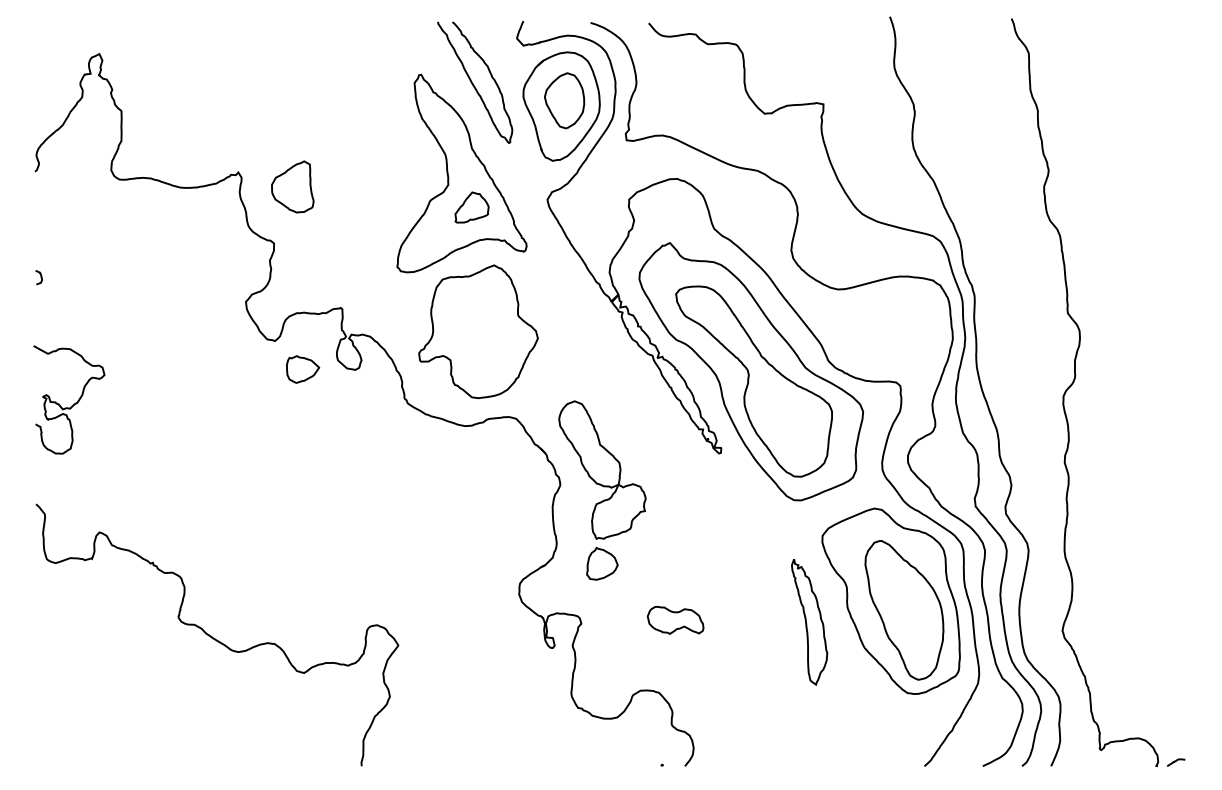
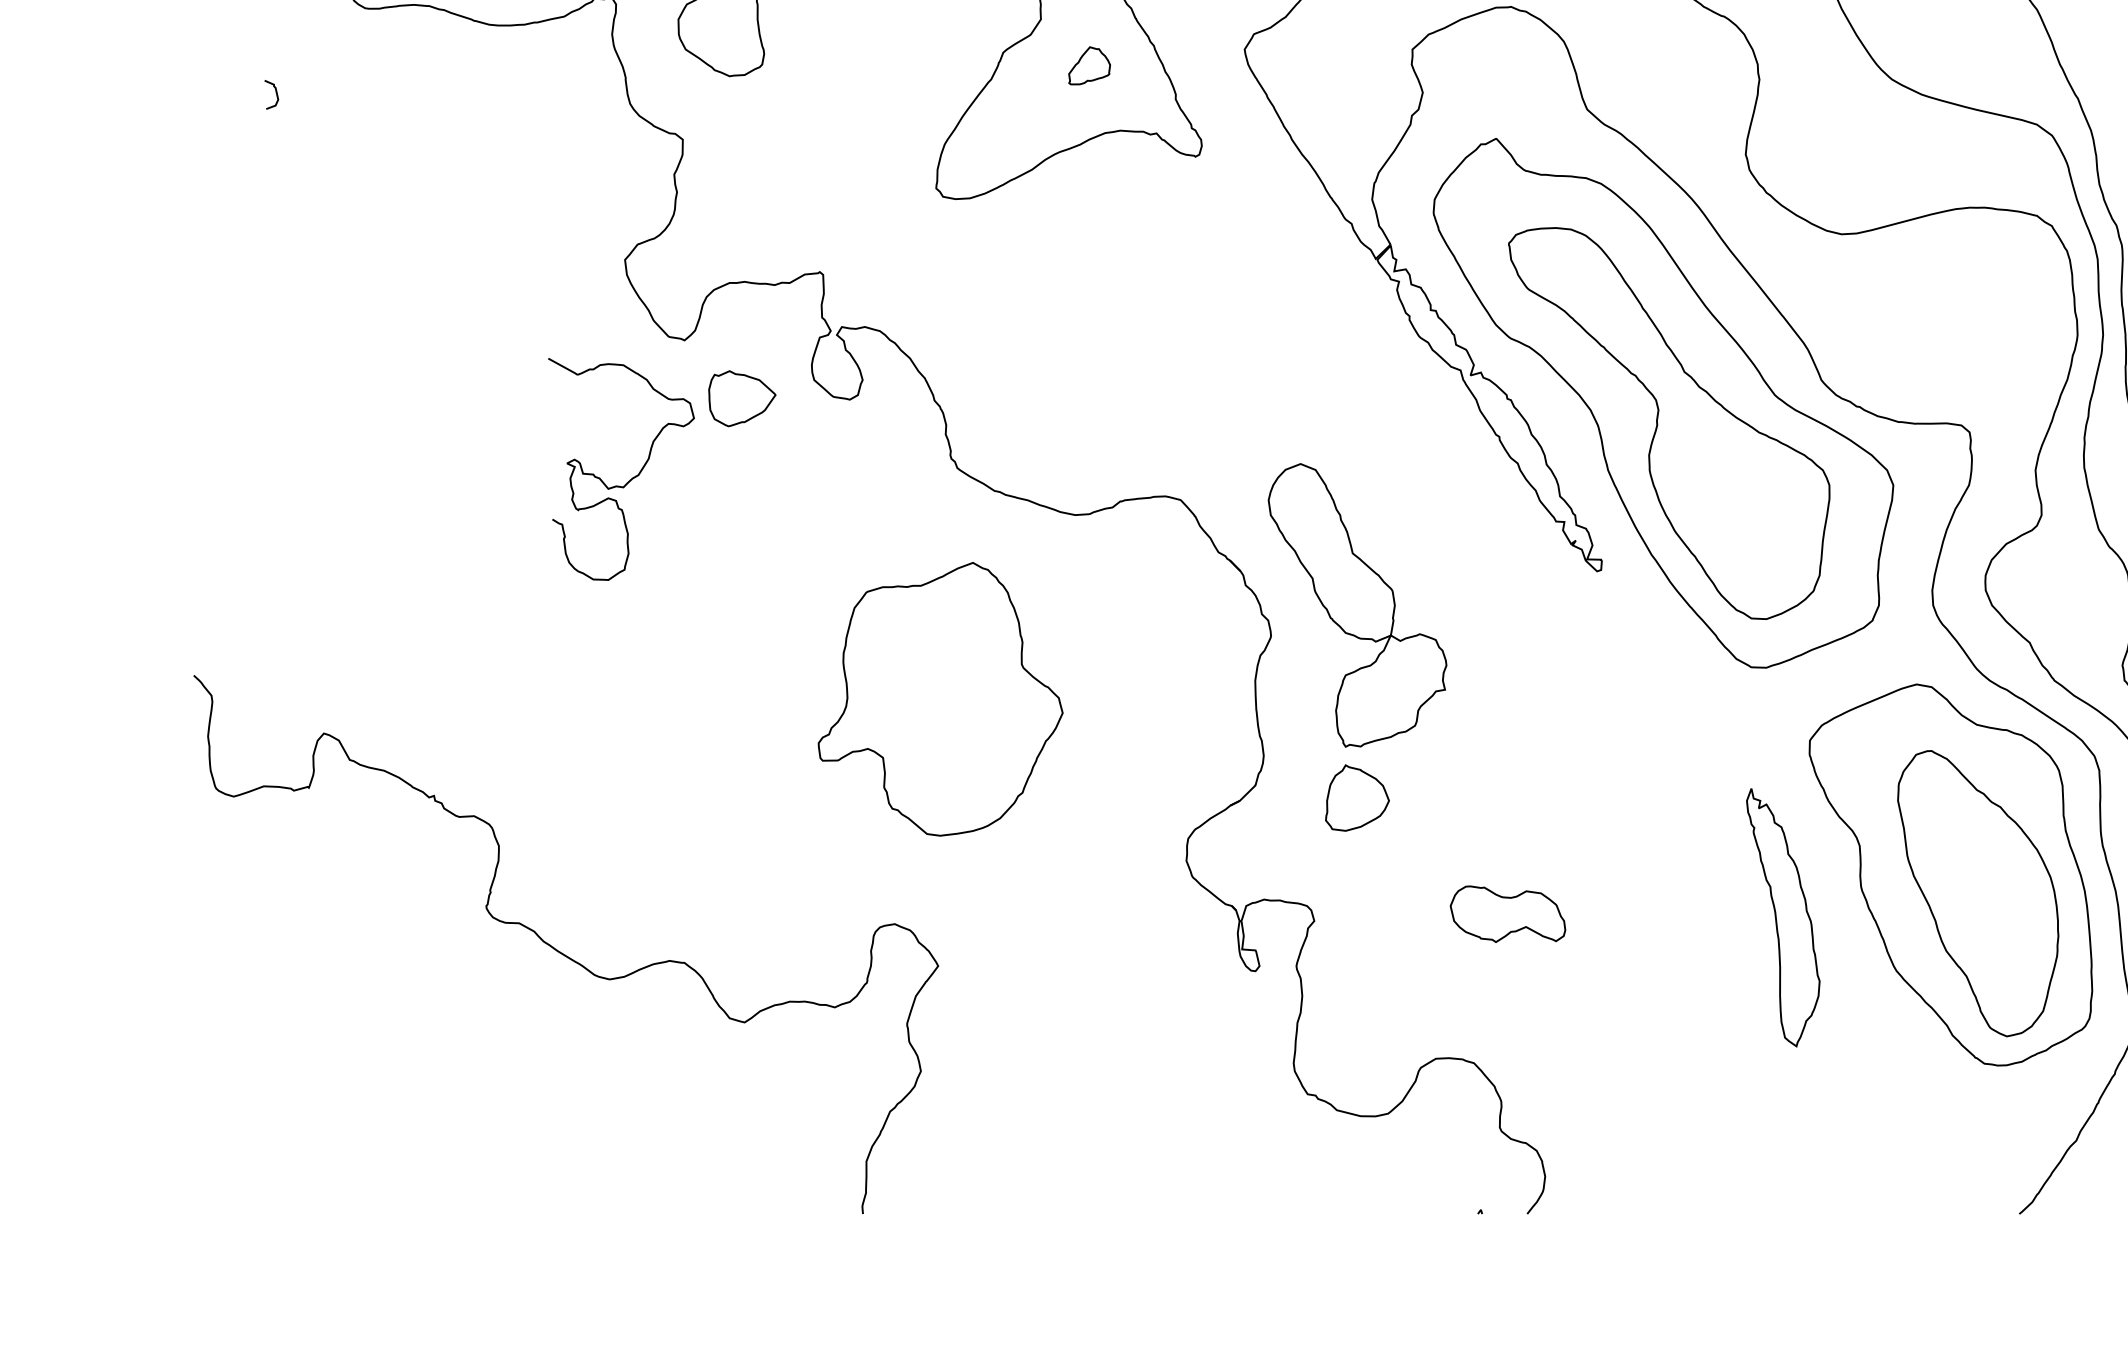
part: (471, 207) -> (1088, 65), size x0.6
curve: (40, 277) -> (274, 94), moved
part: (478, 331) -> (940, 698), moved
curve: (71, 405) -> (626, 480), moved

